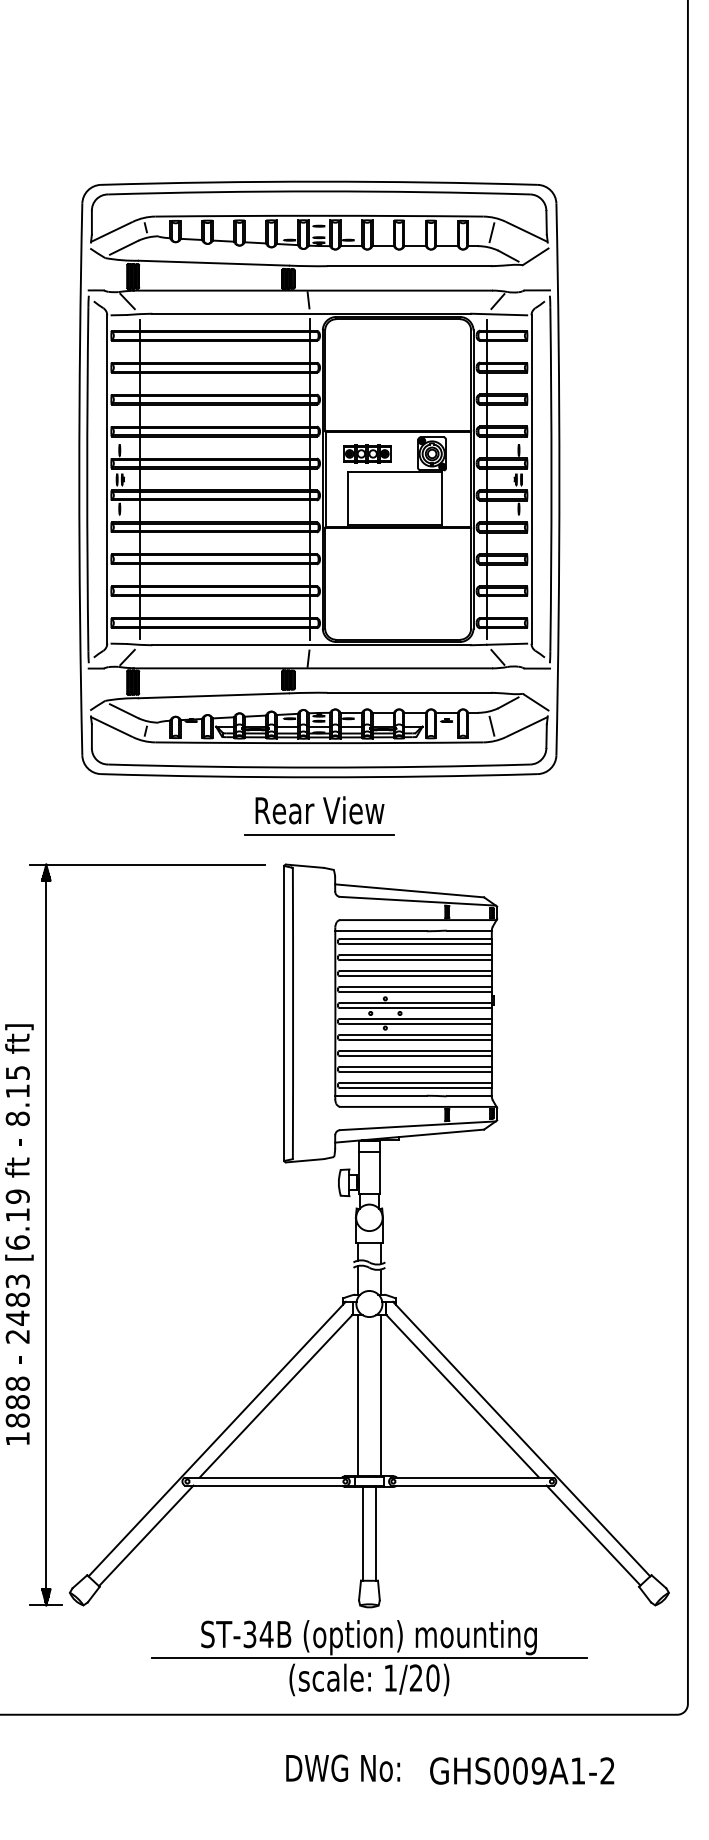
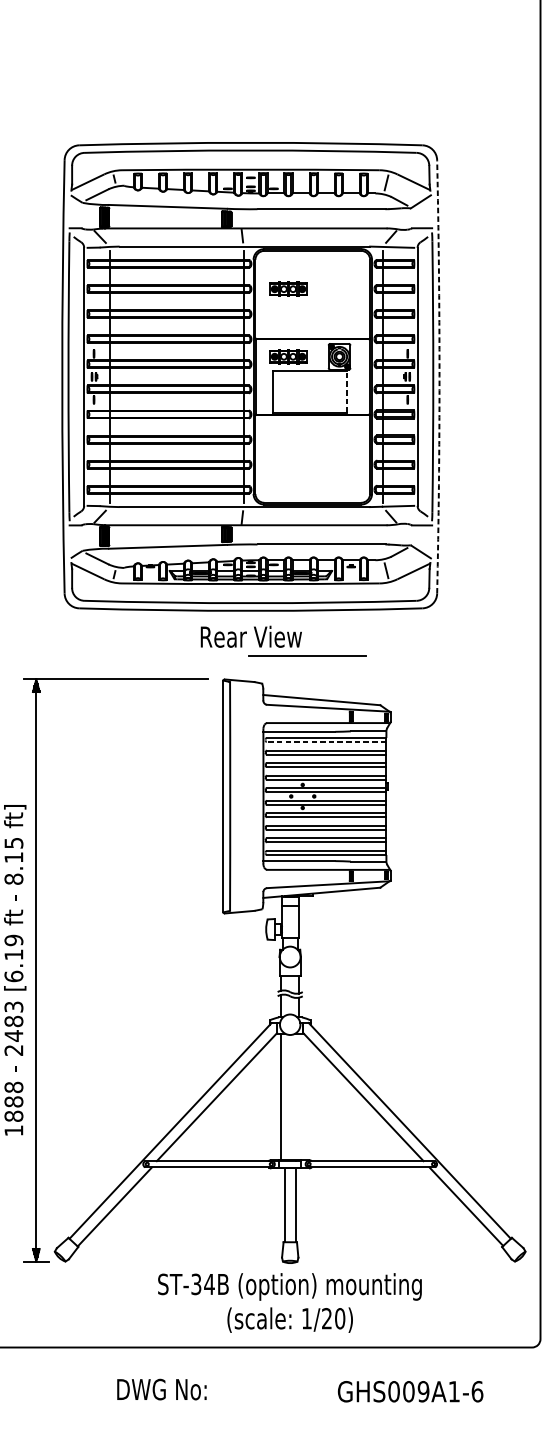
part: (367, 367) -> (288, 288), added
arc: (559, 479) -> (439, 376), solid -> dashed
line: (441, 498) -> (346, 391), solid -> dashed
line: (319, 834) -> (307, 655), moved
line: (415, 944) -> (326, 742), solid -> dashed
line: (380, 1395) -> (298, 1096), removed
line: (369, 1658) -> (290, 1303), removed
text: (343, 1767) -> (162, 1388), moved
text: (607, 1770) -> (477, 1391), GHS009A1-2 -> GHS009A1-6

